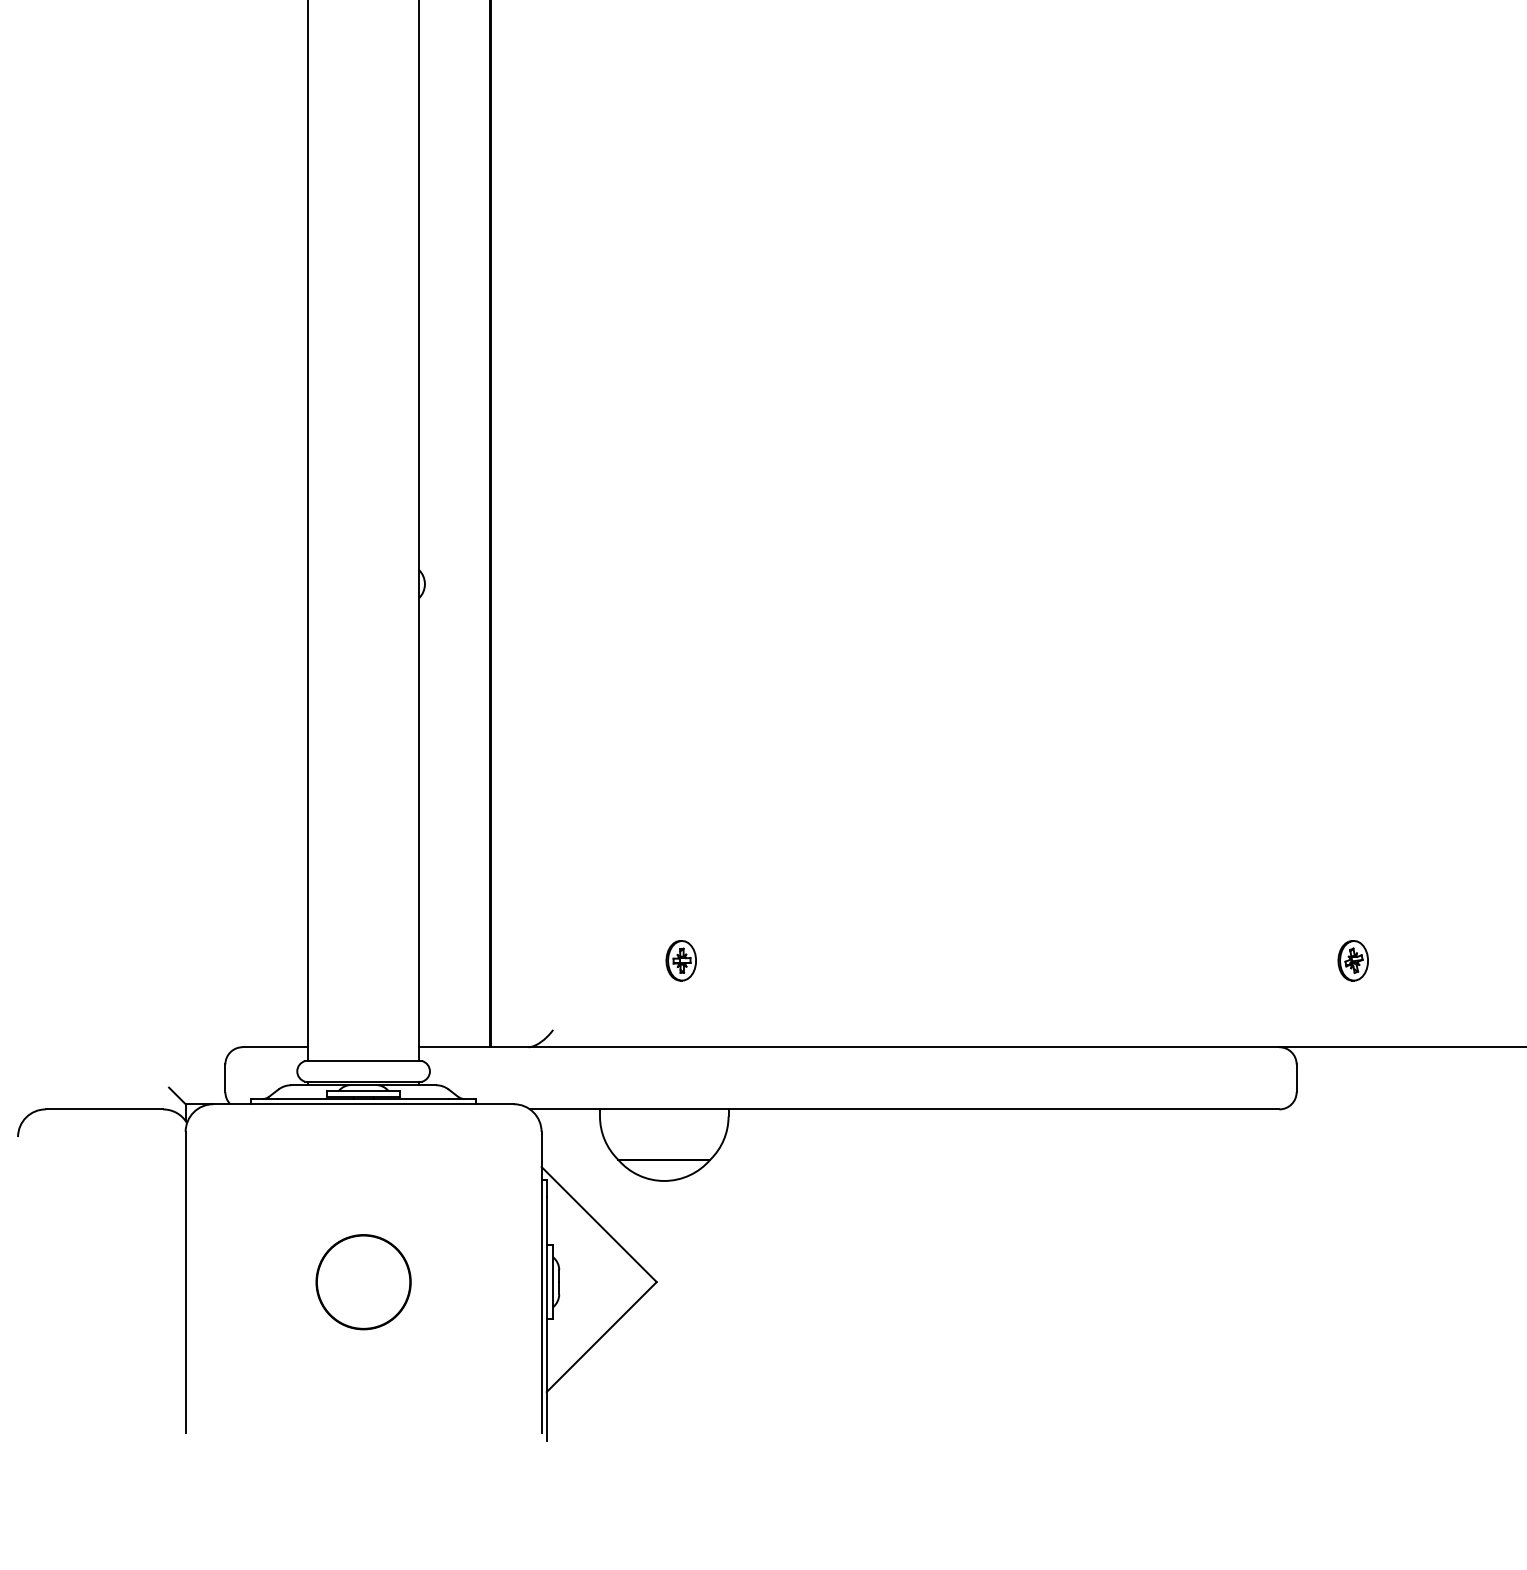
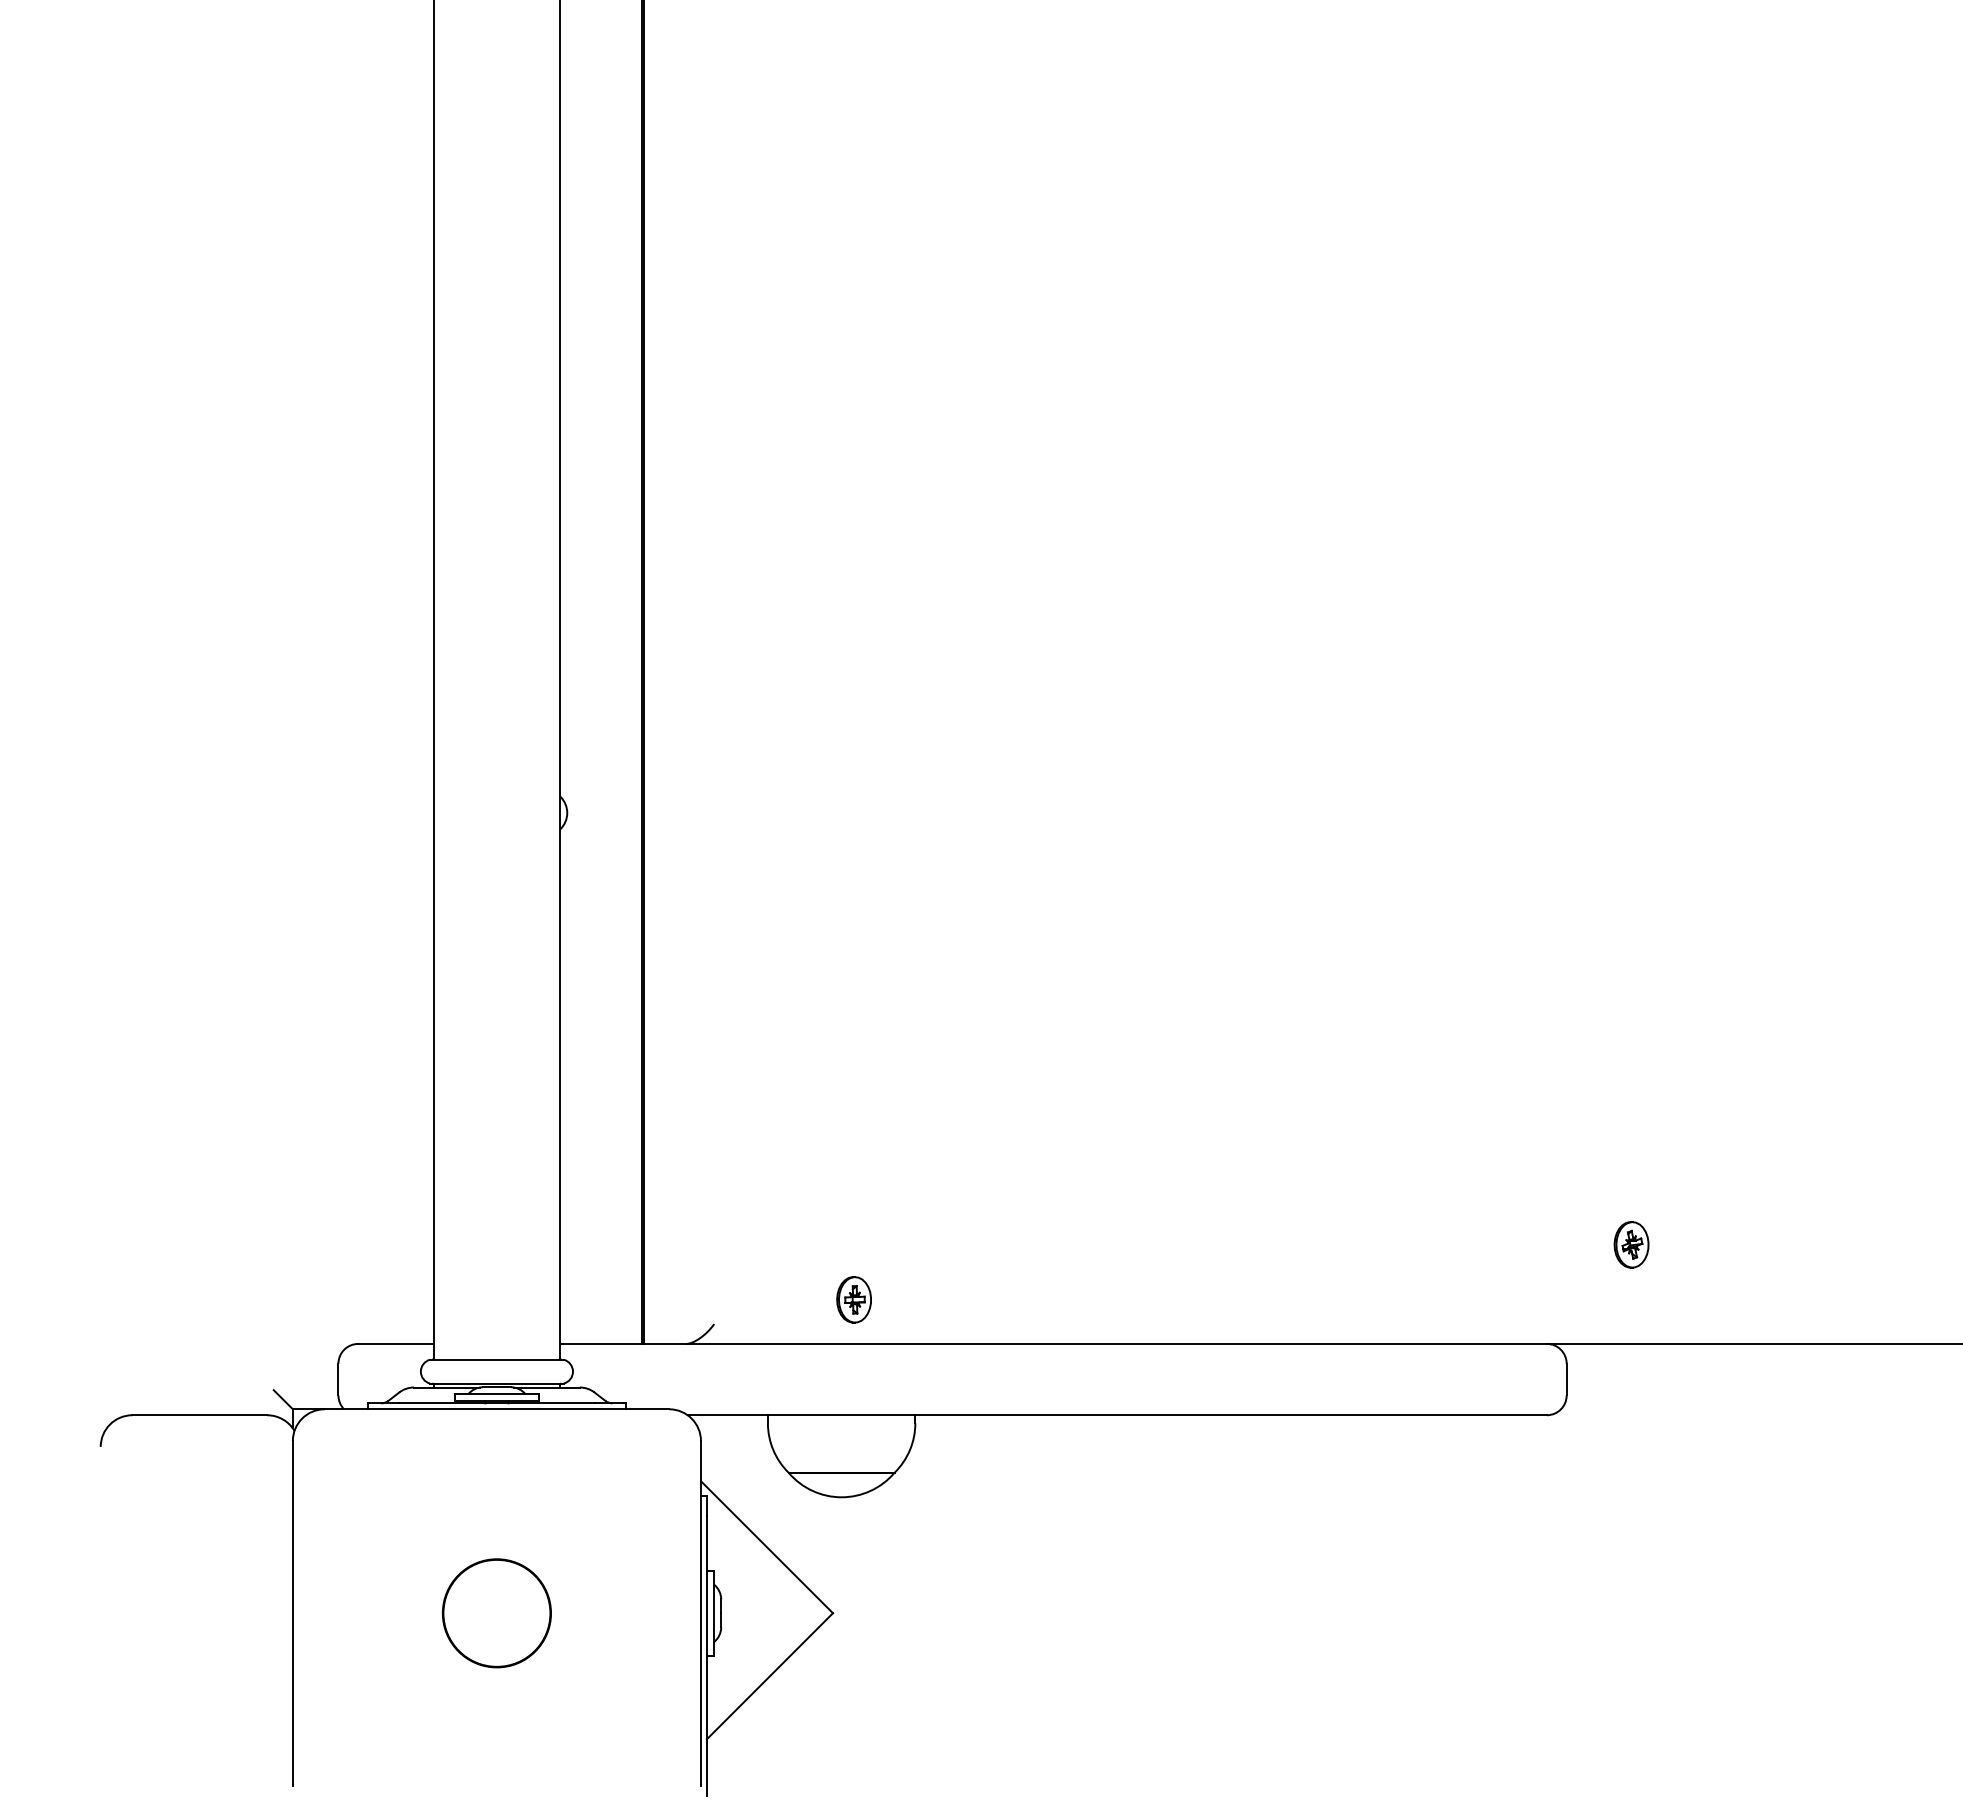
part: (680, 960) -> (853, 1299), moved

